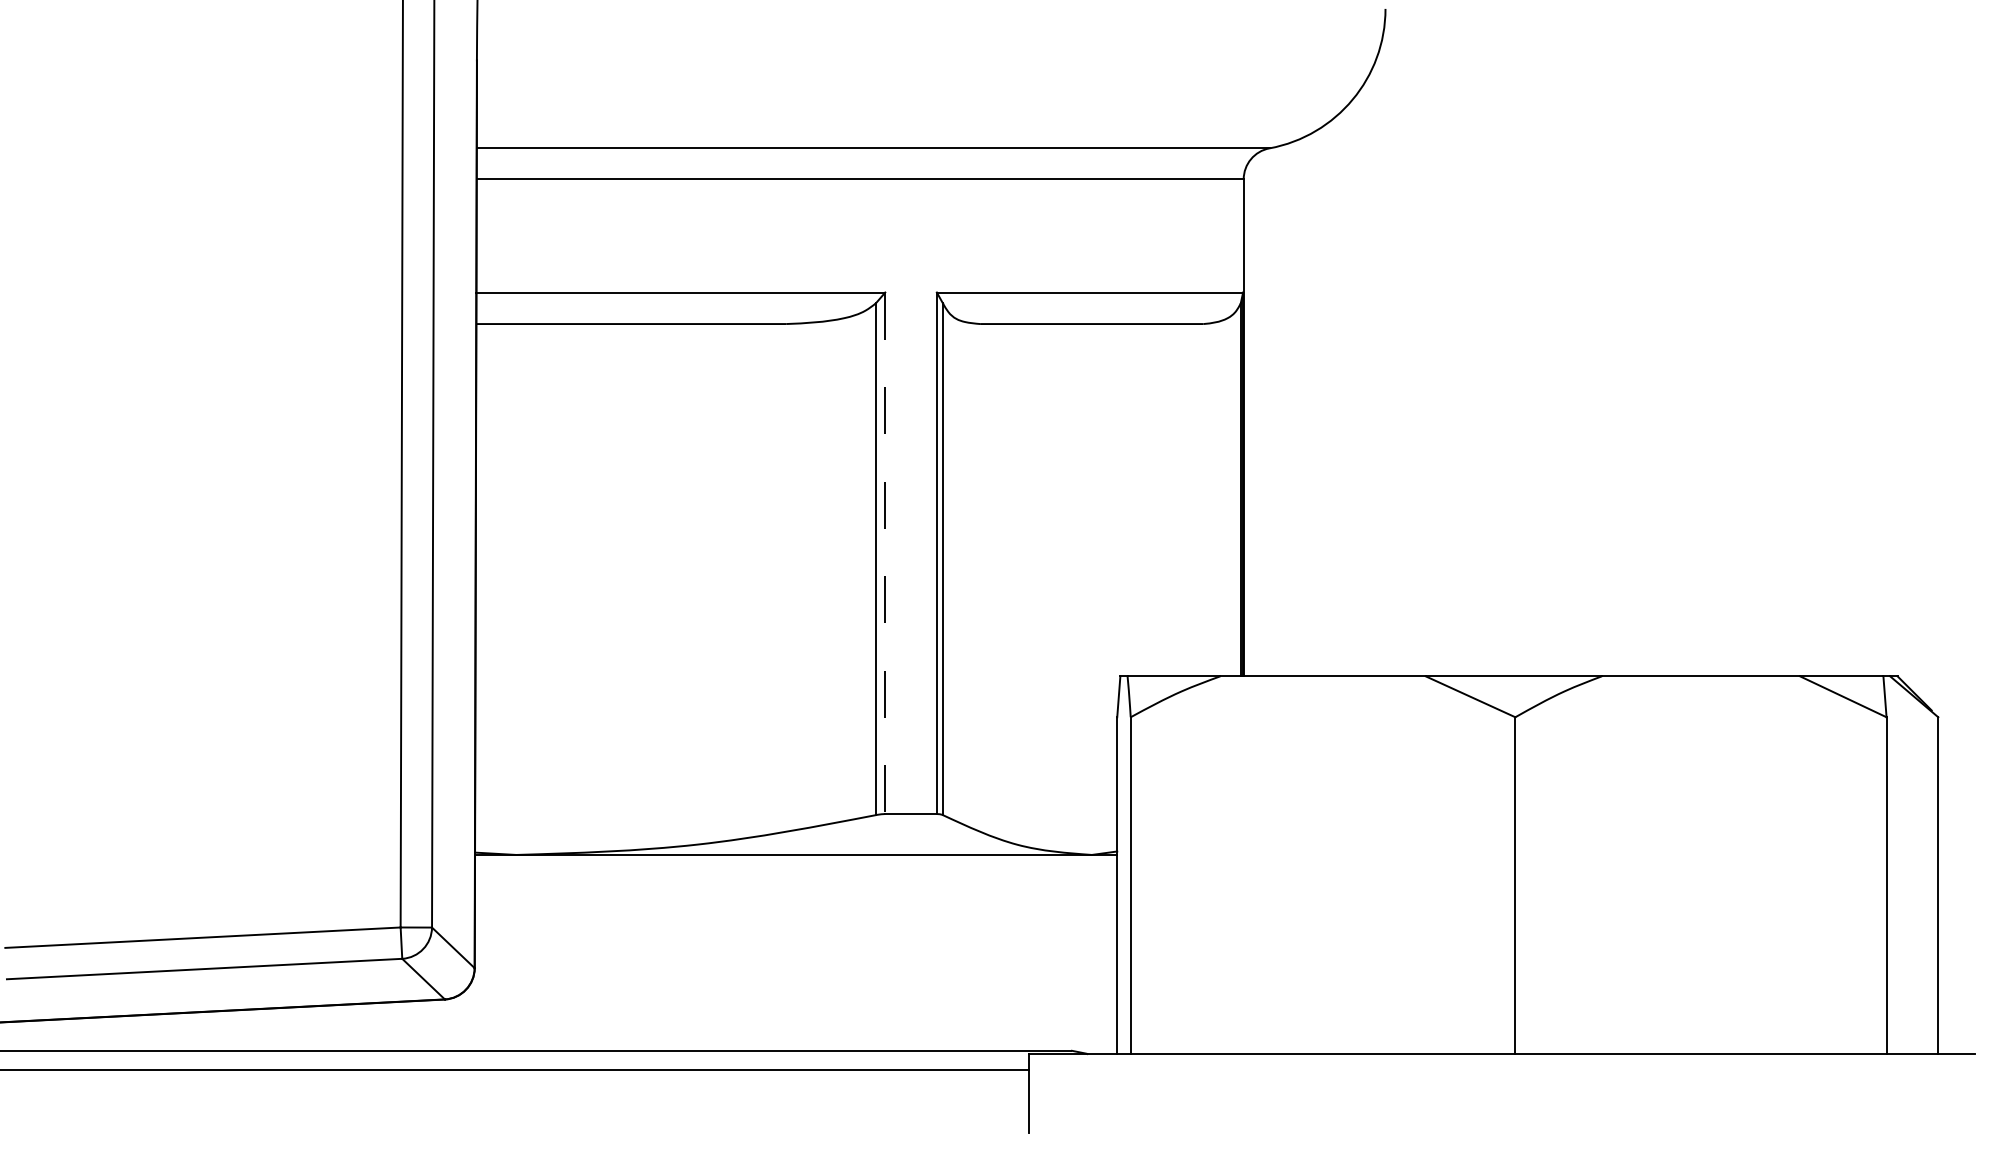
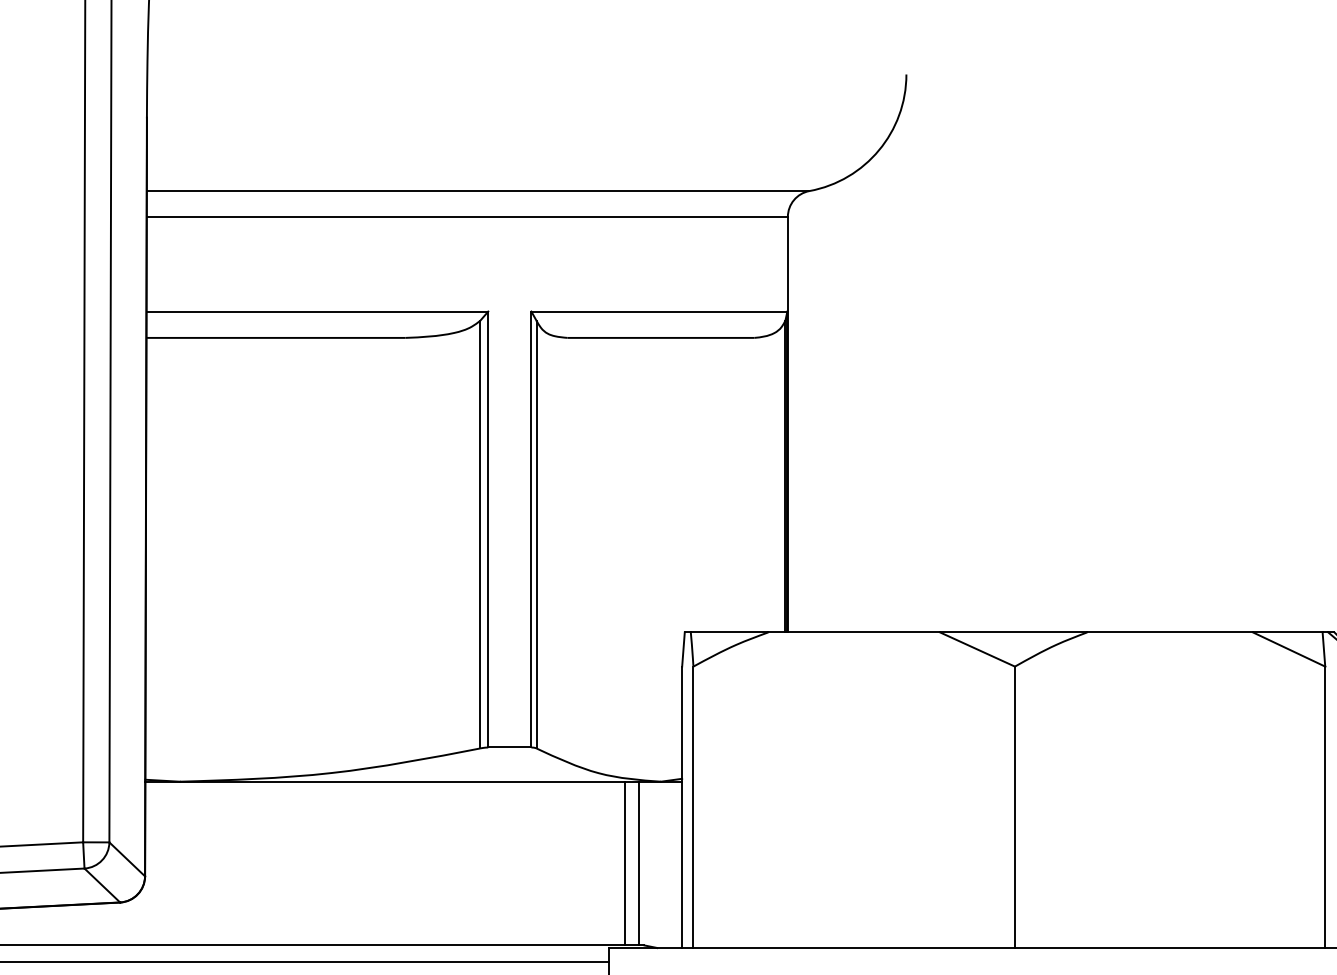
line: (885, 553) -> (488, 529), dashed -> solid
line: (1048, 952) -> (624, 863), added
line: (1065, 952) -> (638, 863), added

